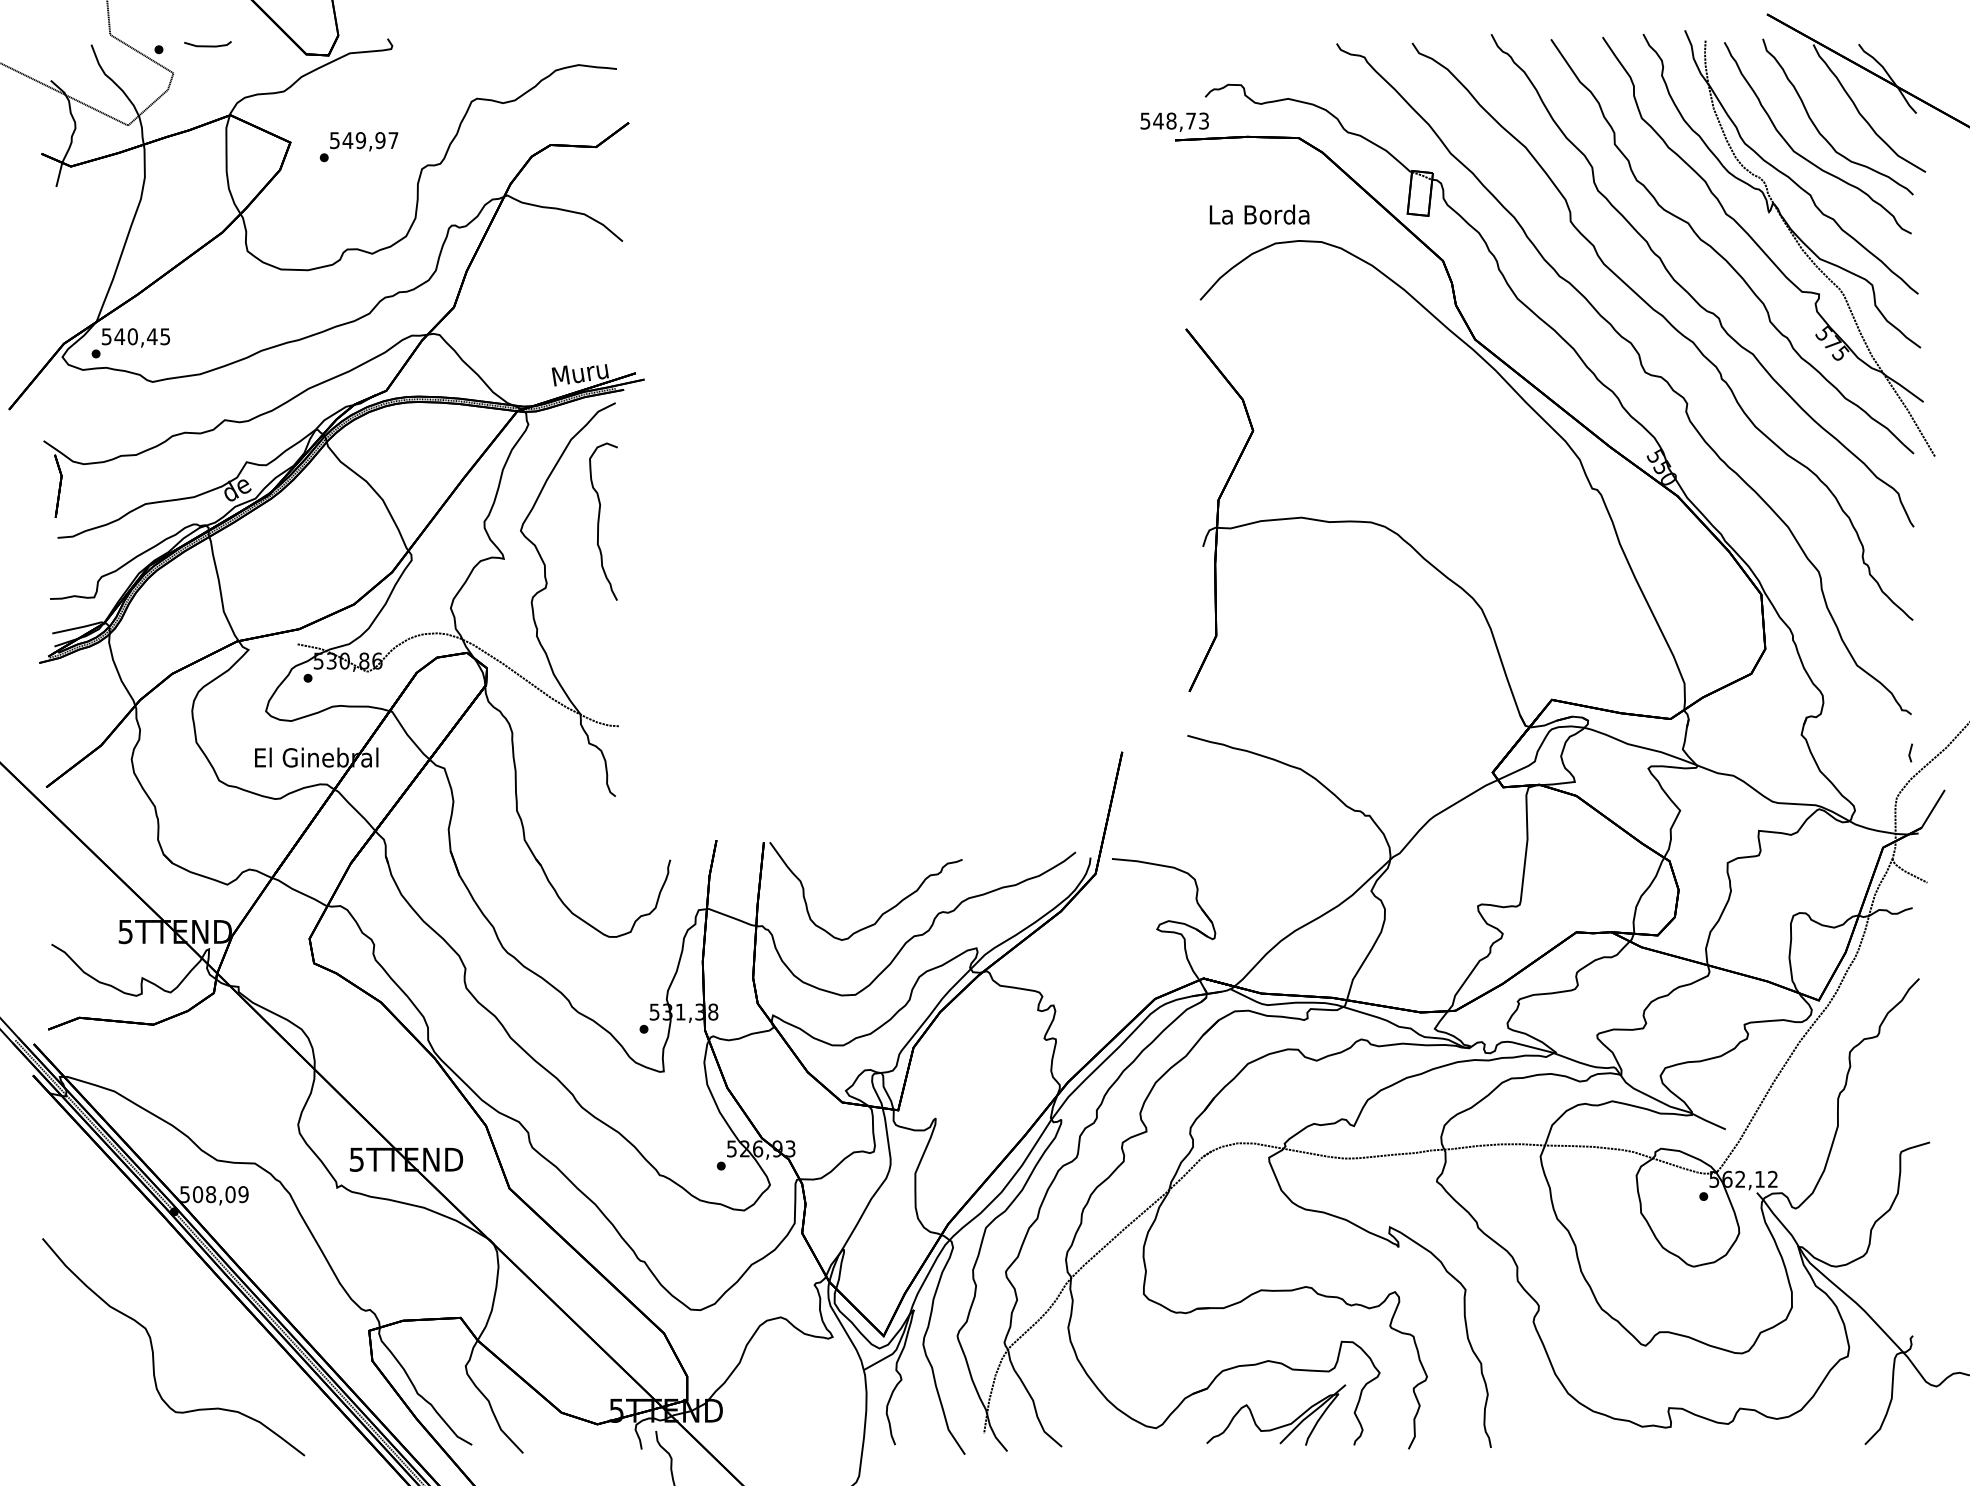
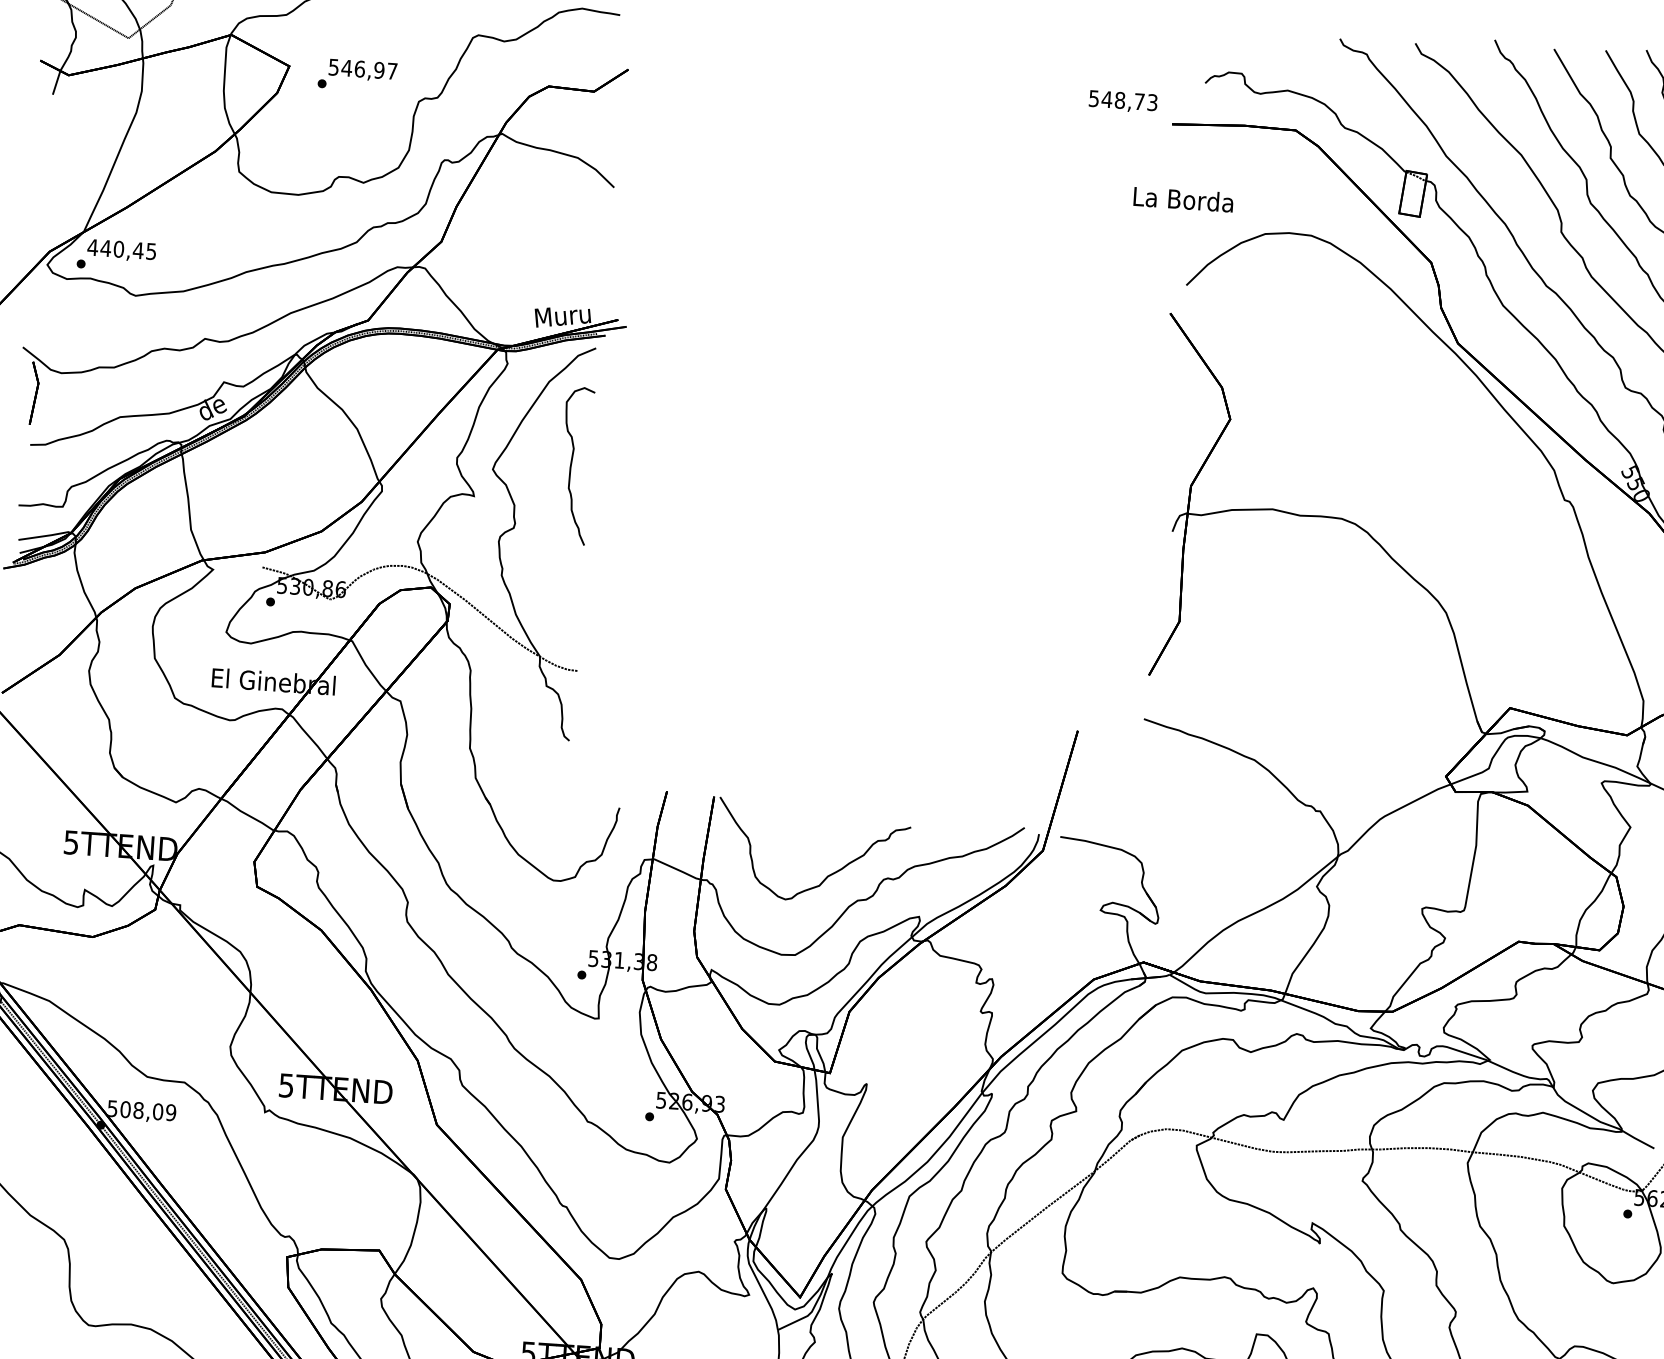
text: (1174, 121) -> (1123, 101), moved
text: (360, 140) -> (359, 69), 549,97 -> 546,97
text: (1259, 214) -> (1183, 199), moved
text: (106, 336) -> (92, 247), 540,45 -> 440,45

